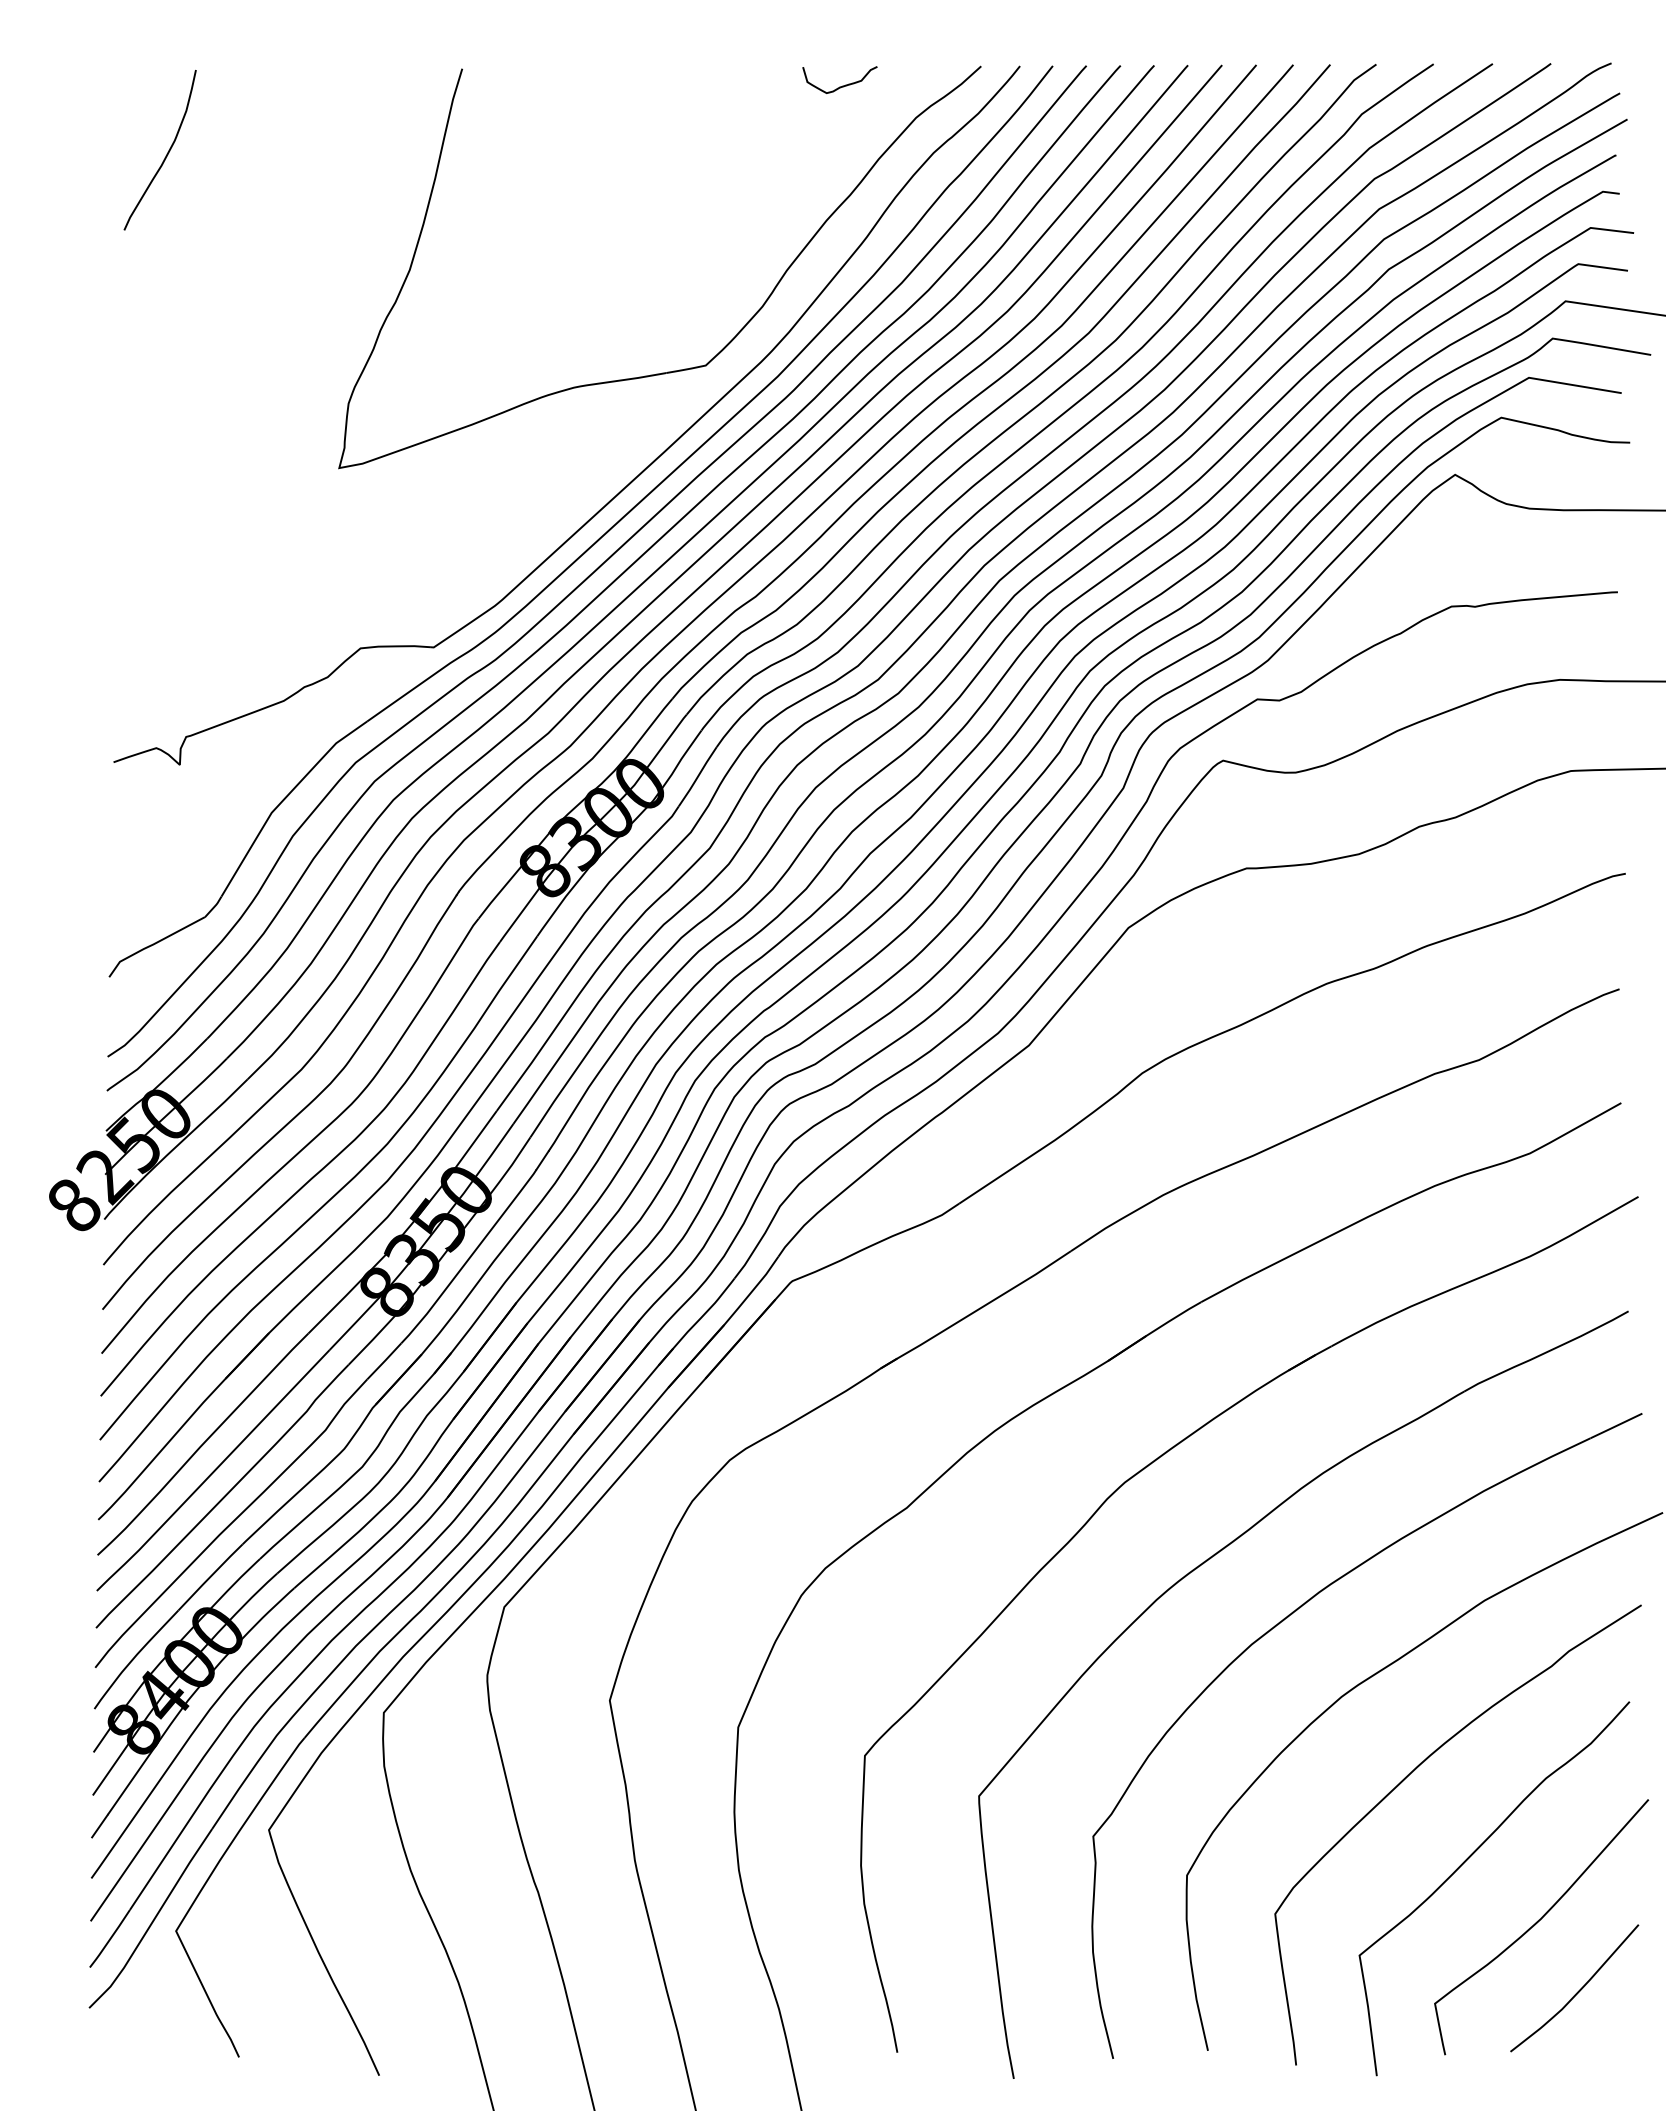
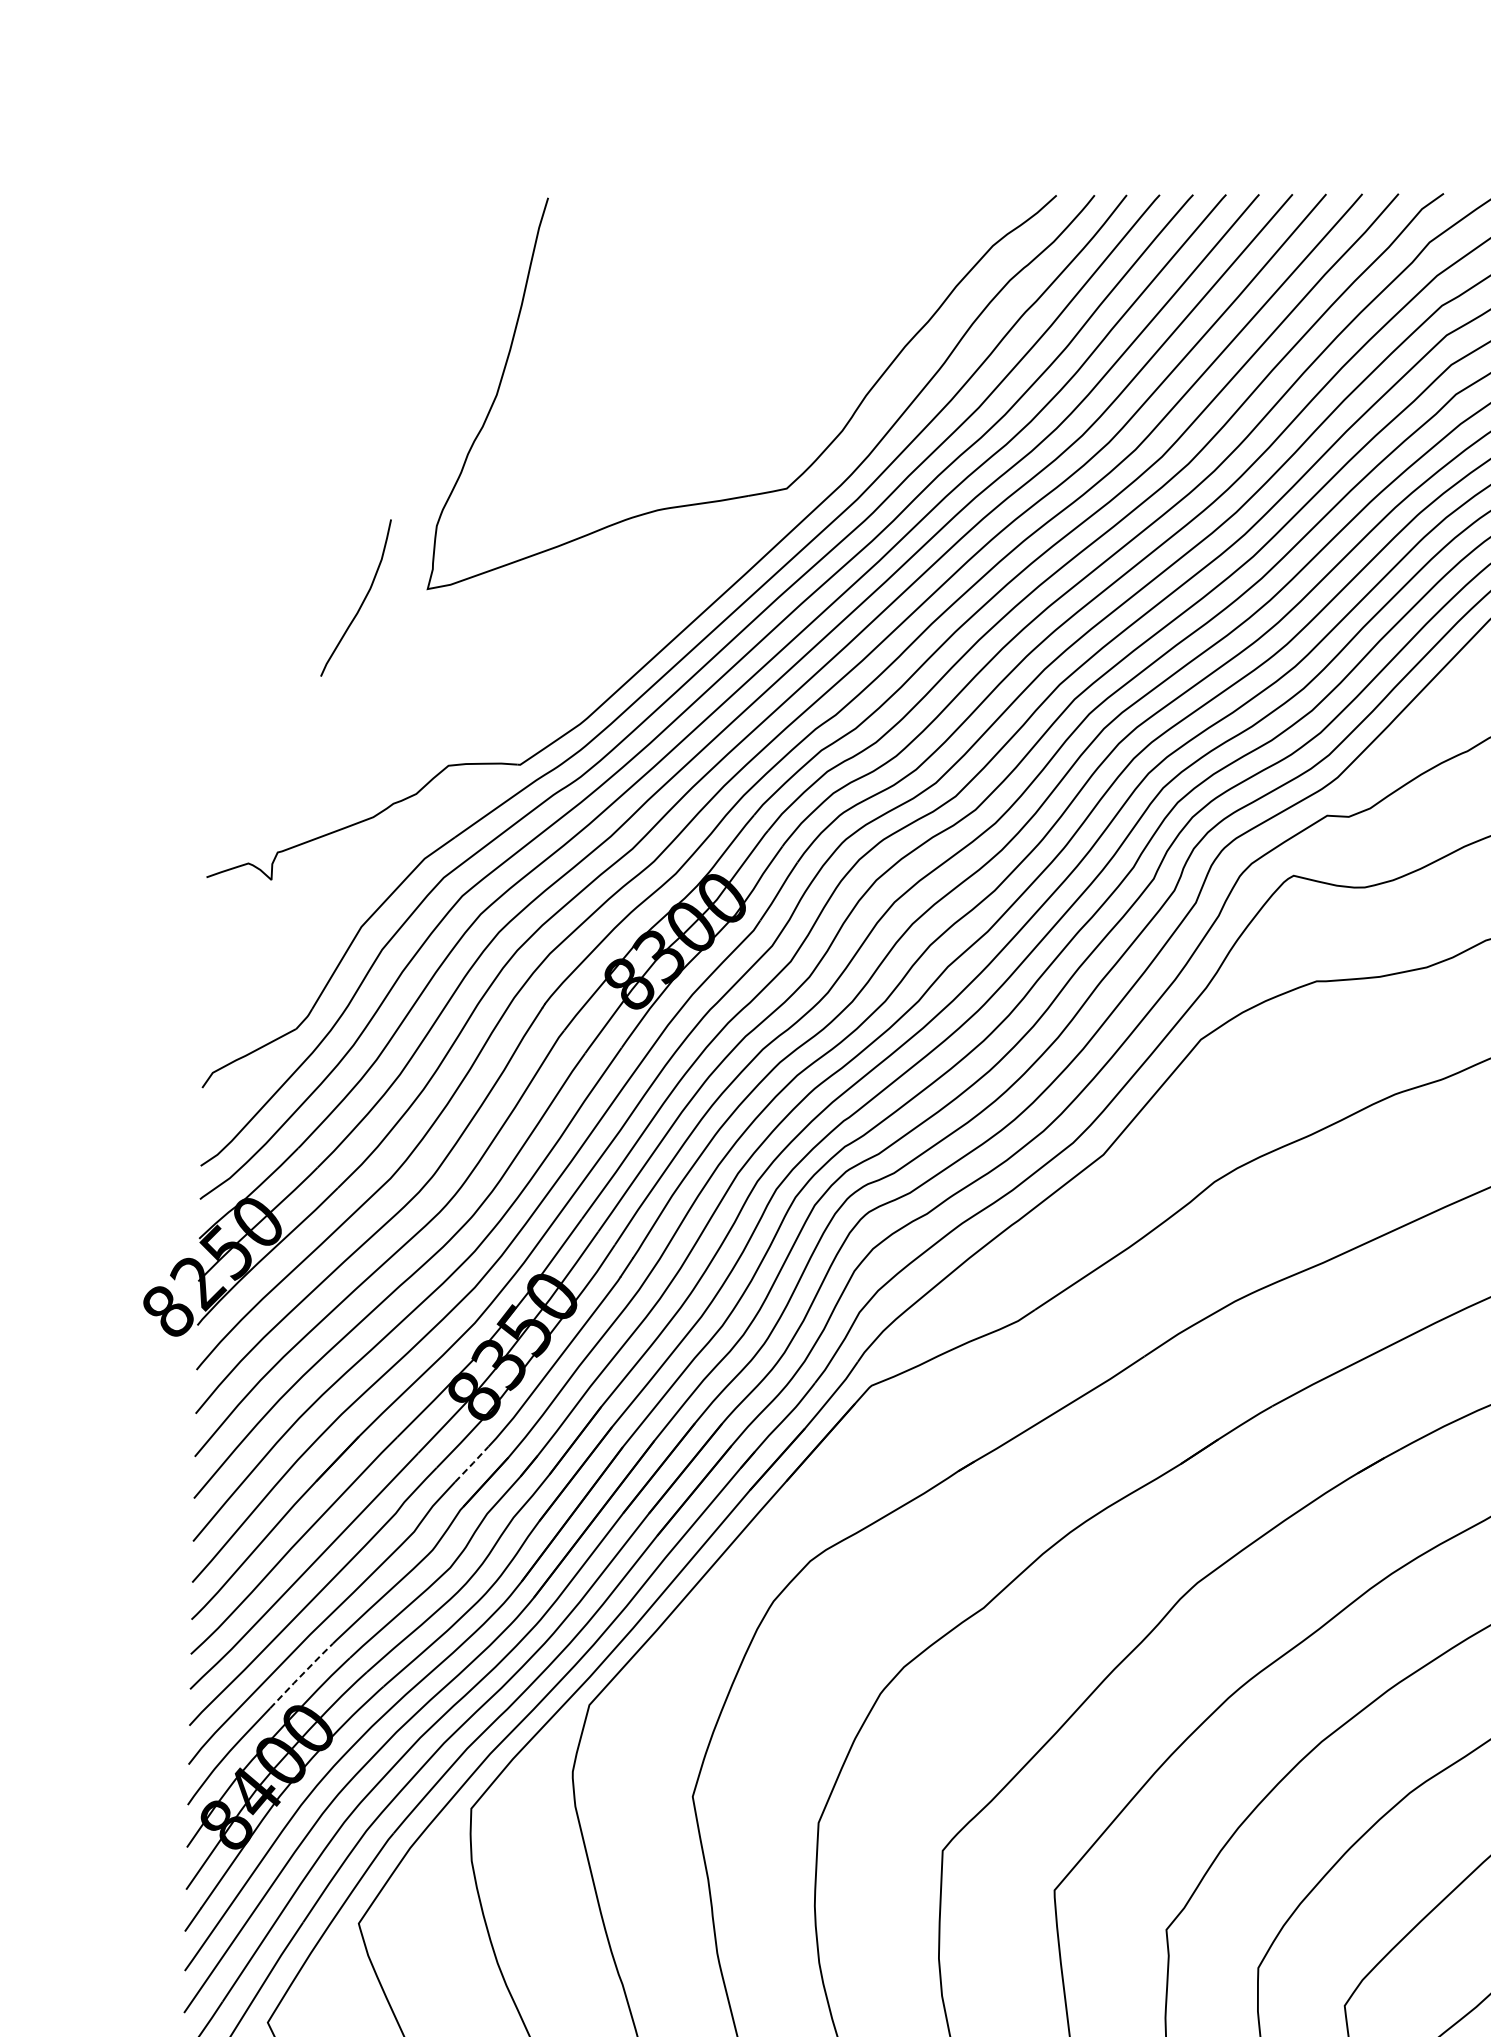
curve: (842, 85) -> (920, 214), removed
curve: (165, 155) -> (361, 603), moved
line: (384, 1361) -> (471, 1464), solid -> dashed
line: (210, 1576) -> (301, 1675), solid -> dashed

